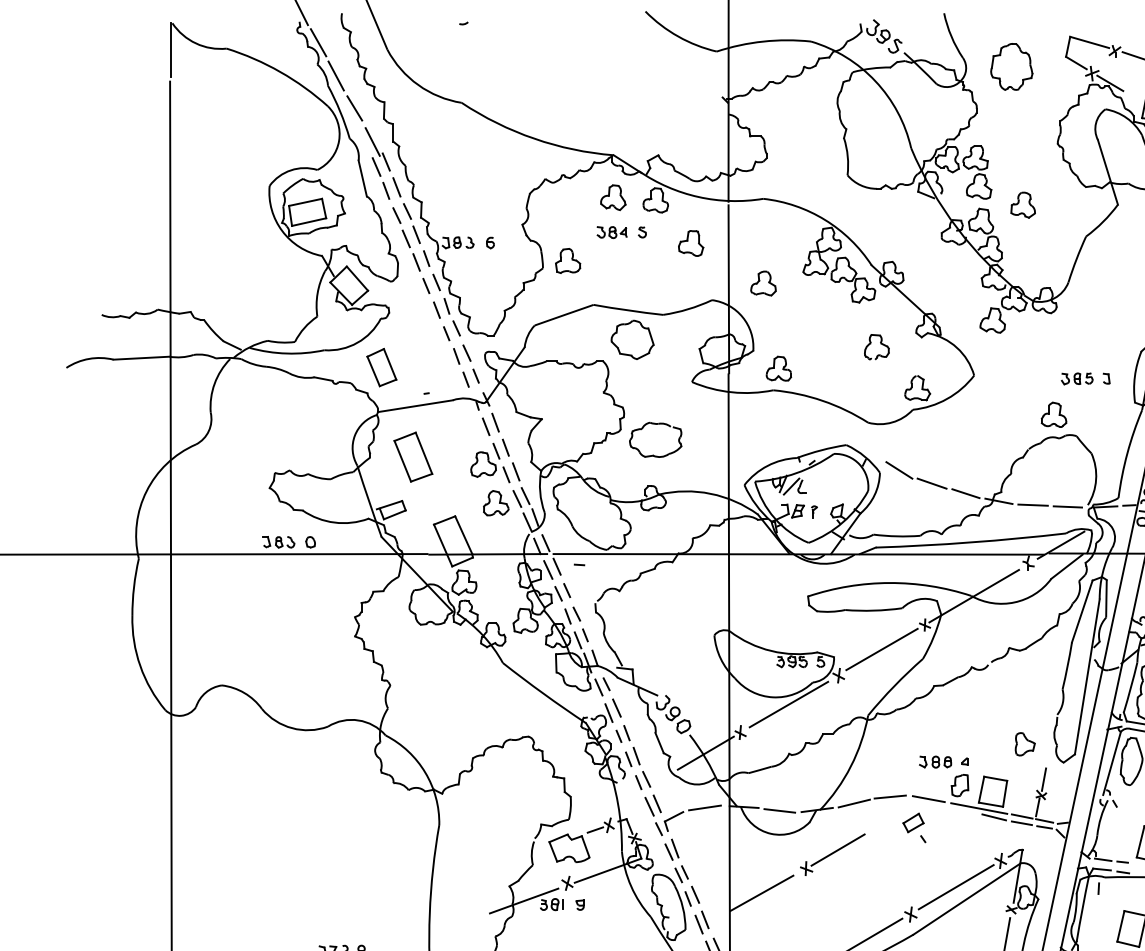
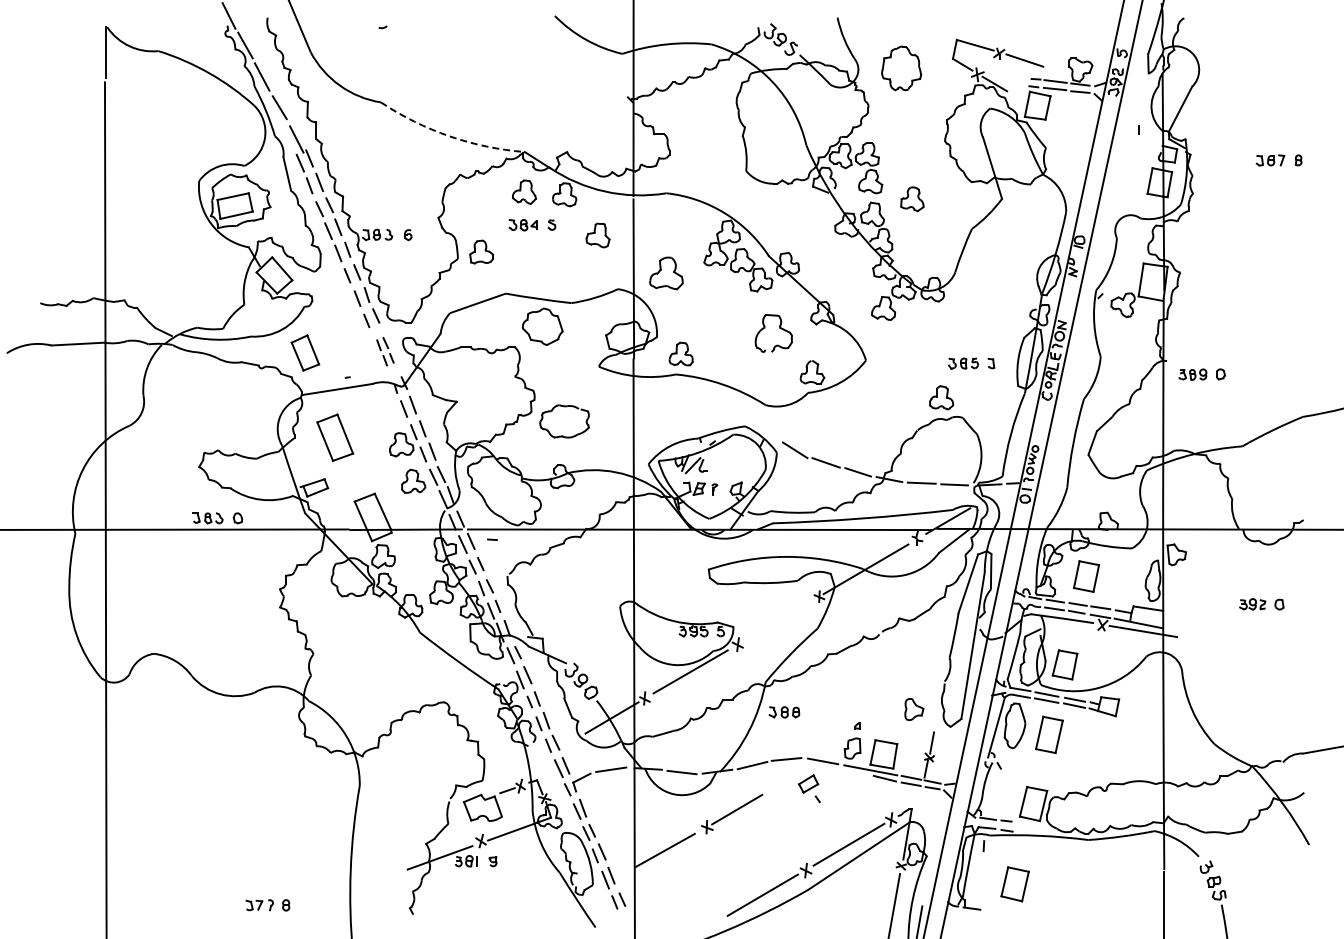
arc: (534, 138) -> (449, 136), solid -> dashed
part: (763, 283) -> (666, 273), size x1.4
part: (876, 346) -> (773, 333), size x1.6
part: (466, 366) -> (385, 351), size x0.7
line: (881, 649) -> (778, 619), removed
part: (935, 762) -> (784, 712), moved

